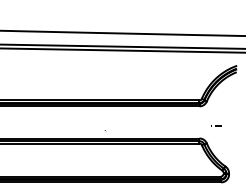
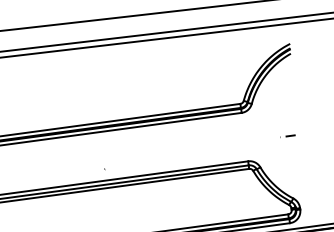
line: (216, 125) -> (287, 135), moved

